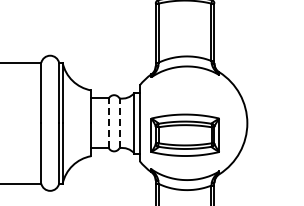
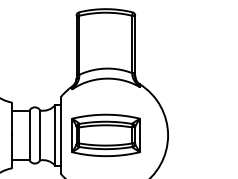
line: (108, 123) -> (29, 135), dashed -> solid
line: (119, 123) -> (40, 135), dashed -> solid
part: (184, 134) -> (105, 134), moved

